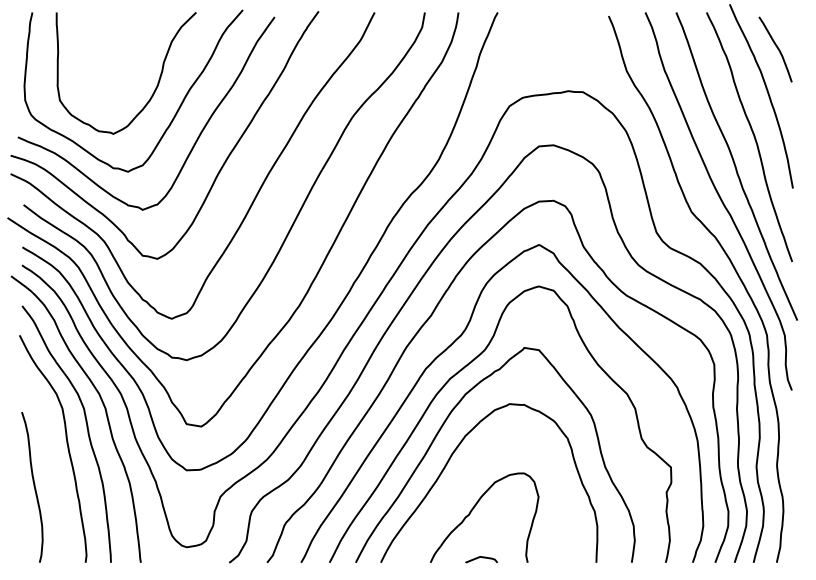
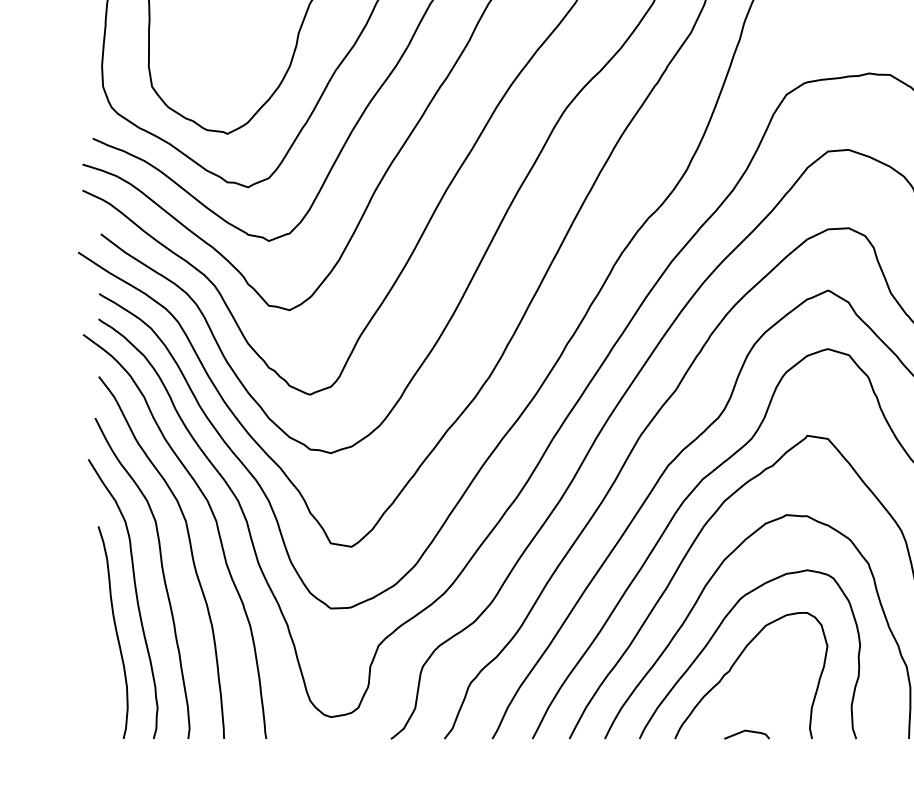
curve: (48, 463) -> (135, 598), added
curve: (459, 488) -> (715, 634), added

